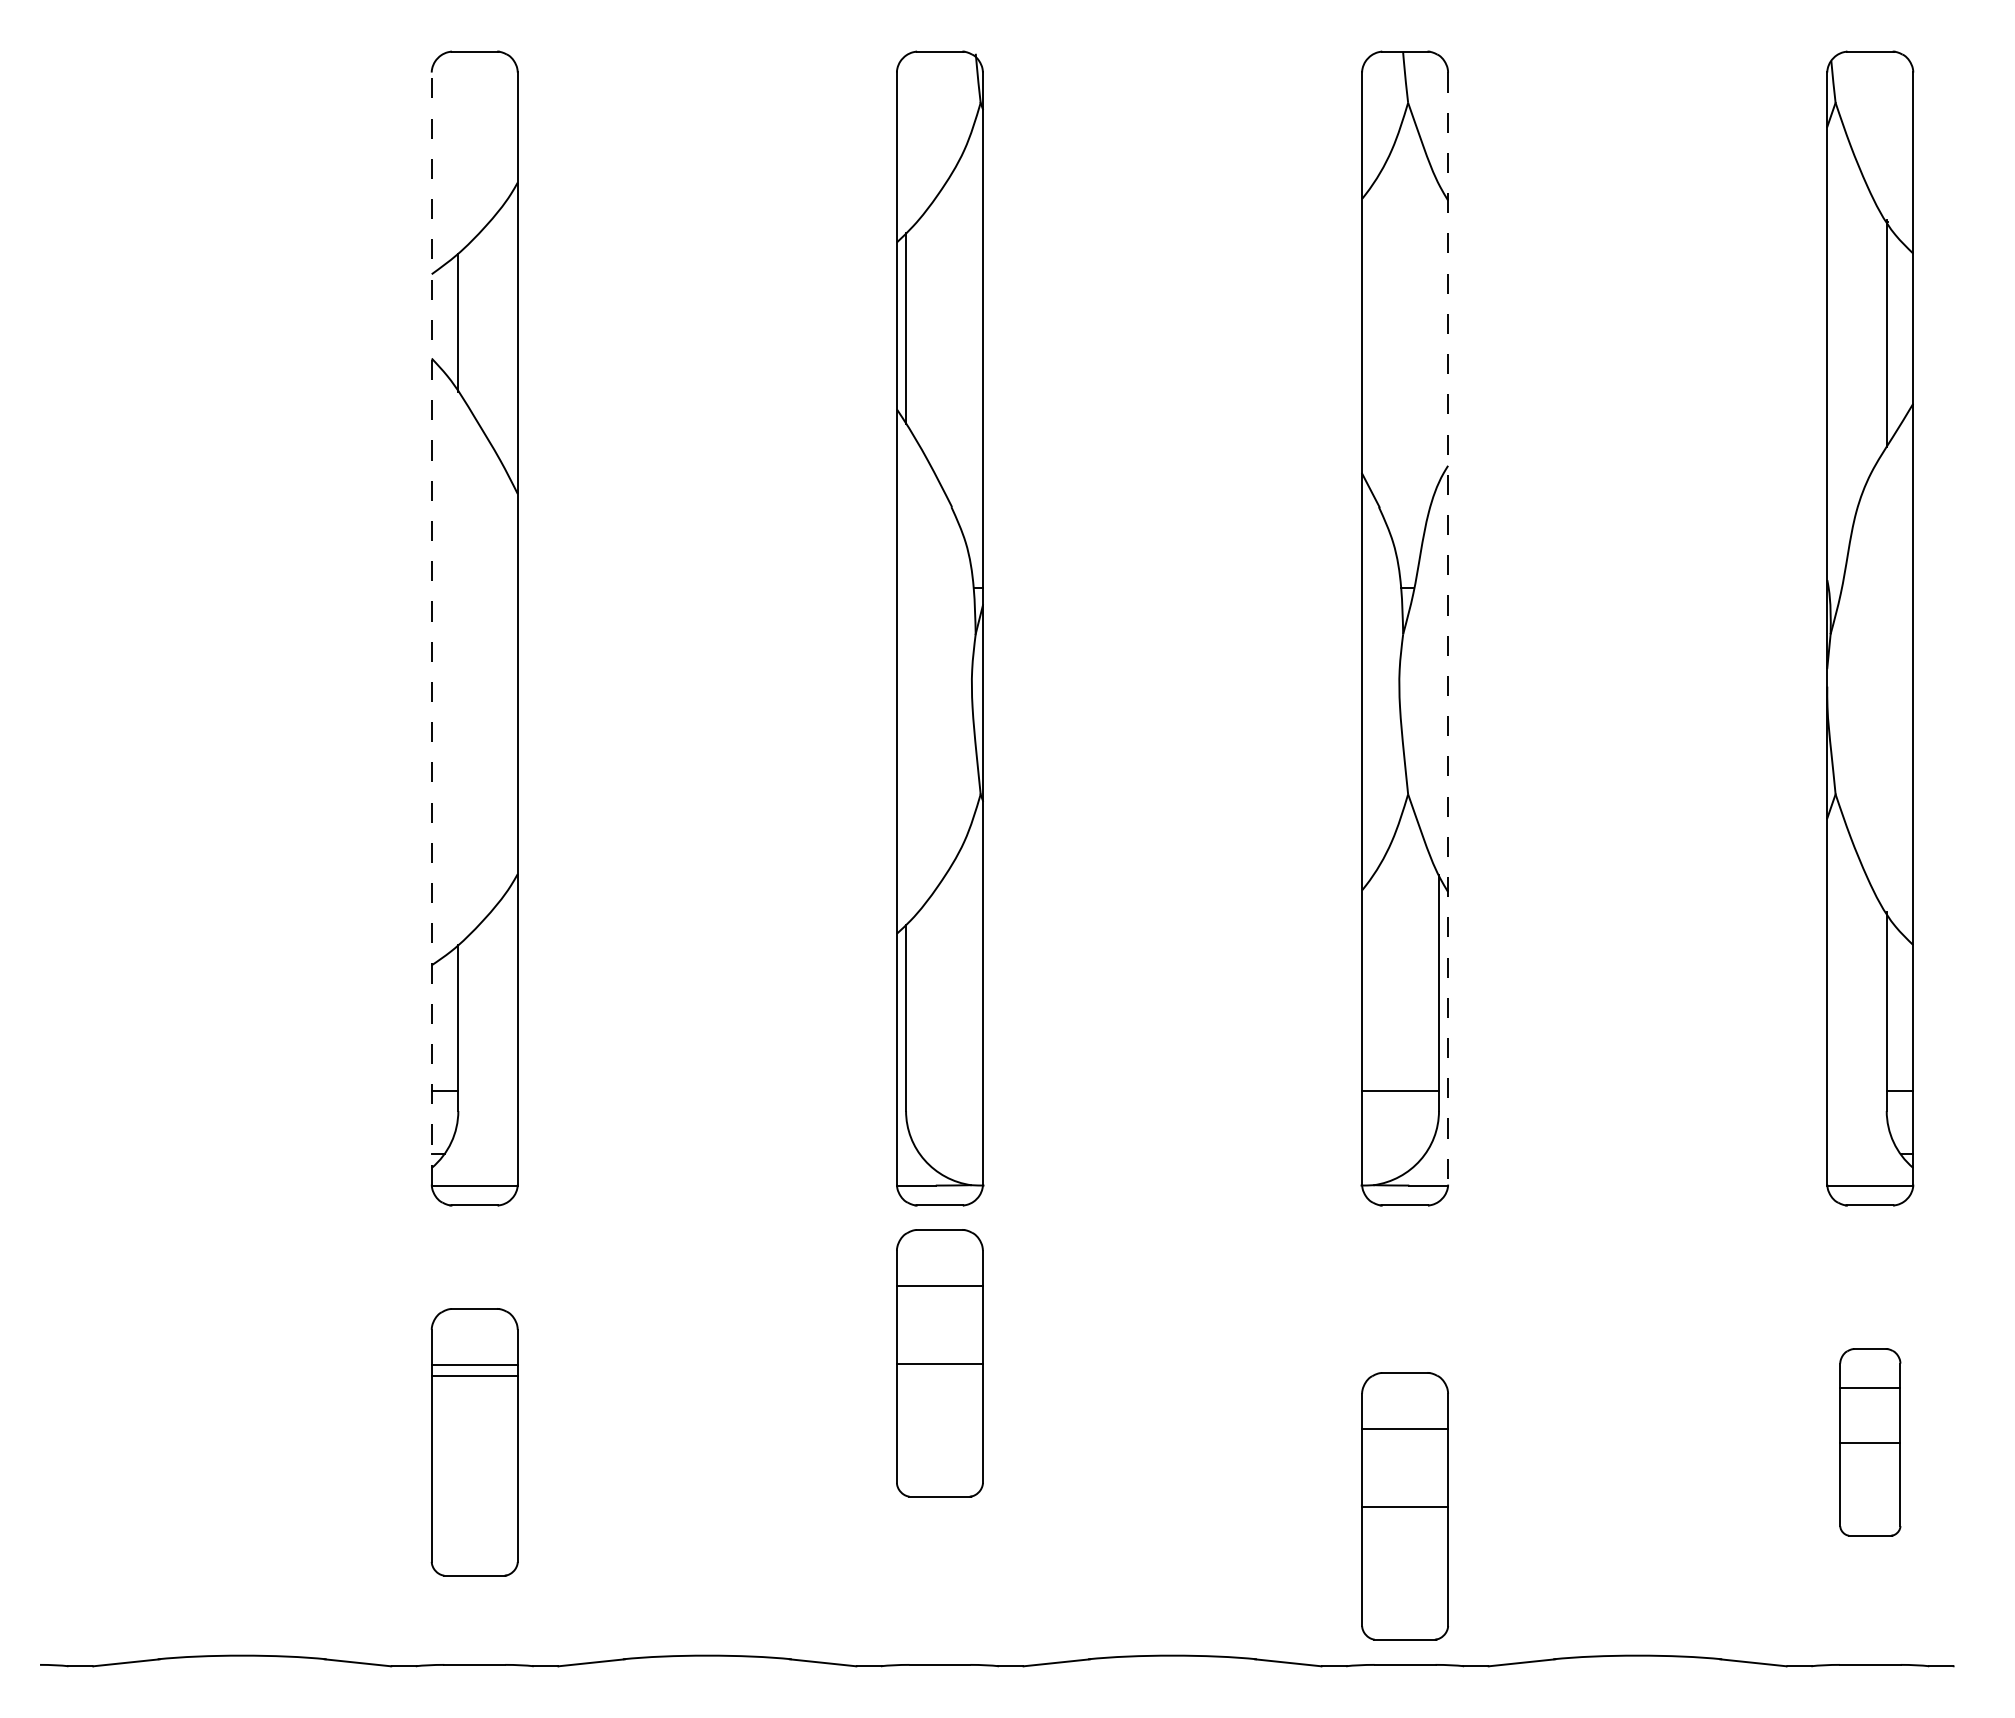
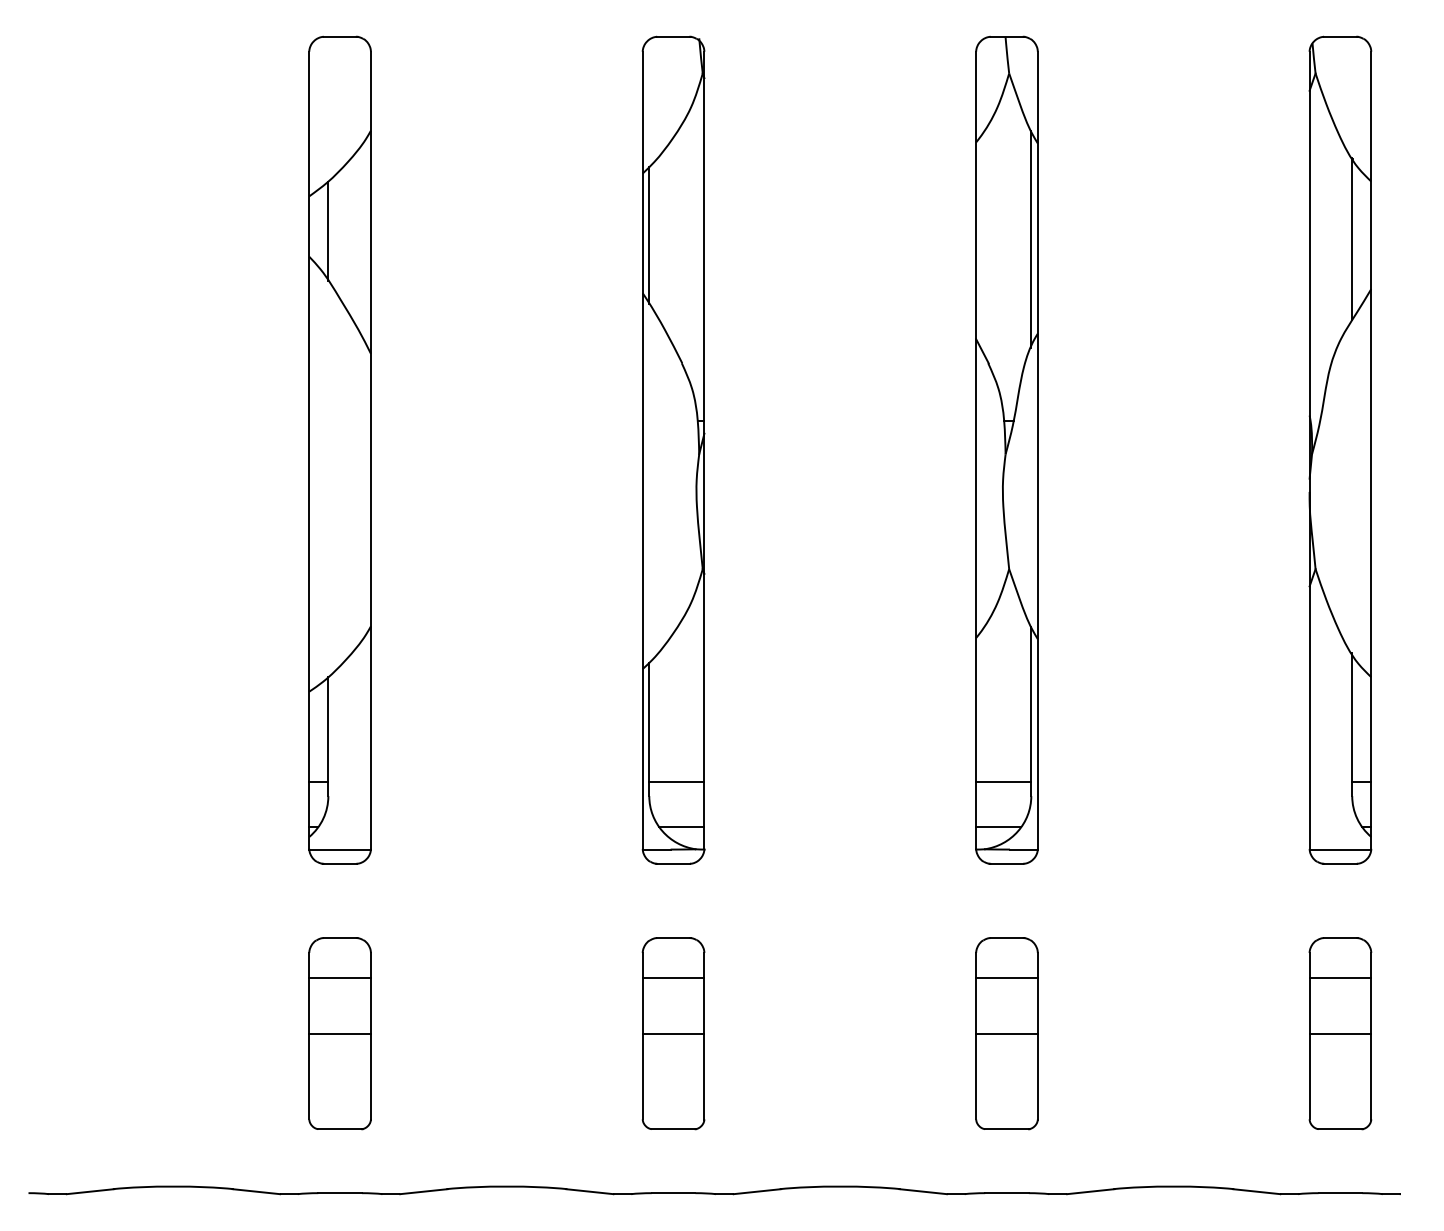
line: (1438, 334) -> (1030, 239), added
line: (431, 628) -> (309, 450), dashed -> solid
line: (1448, 629) -> (1038, 450), dashed -> solid
line: (944, 1091) -> (676, 782), added
line: (950, 1154) -> (681, 827), added
line: (1393, 1154) -> (998, 827), added
part: (939, 1363) -> (673, 1033), moved
line: (474, 1376) -> (339, 1034), moved
part: (1870, 1442) -> (1340, 1033), size x1.43
part: (1404, 1506) -> (1006, 1033), moved

